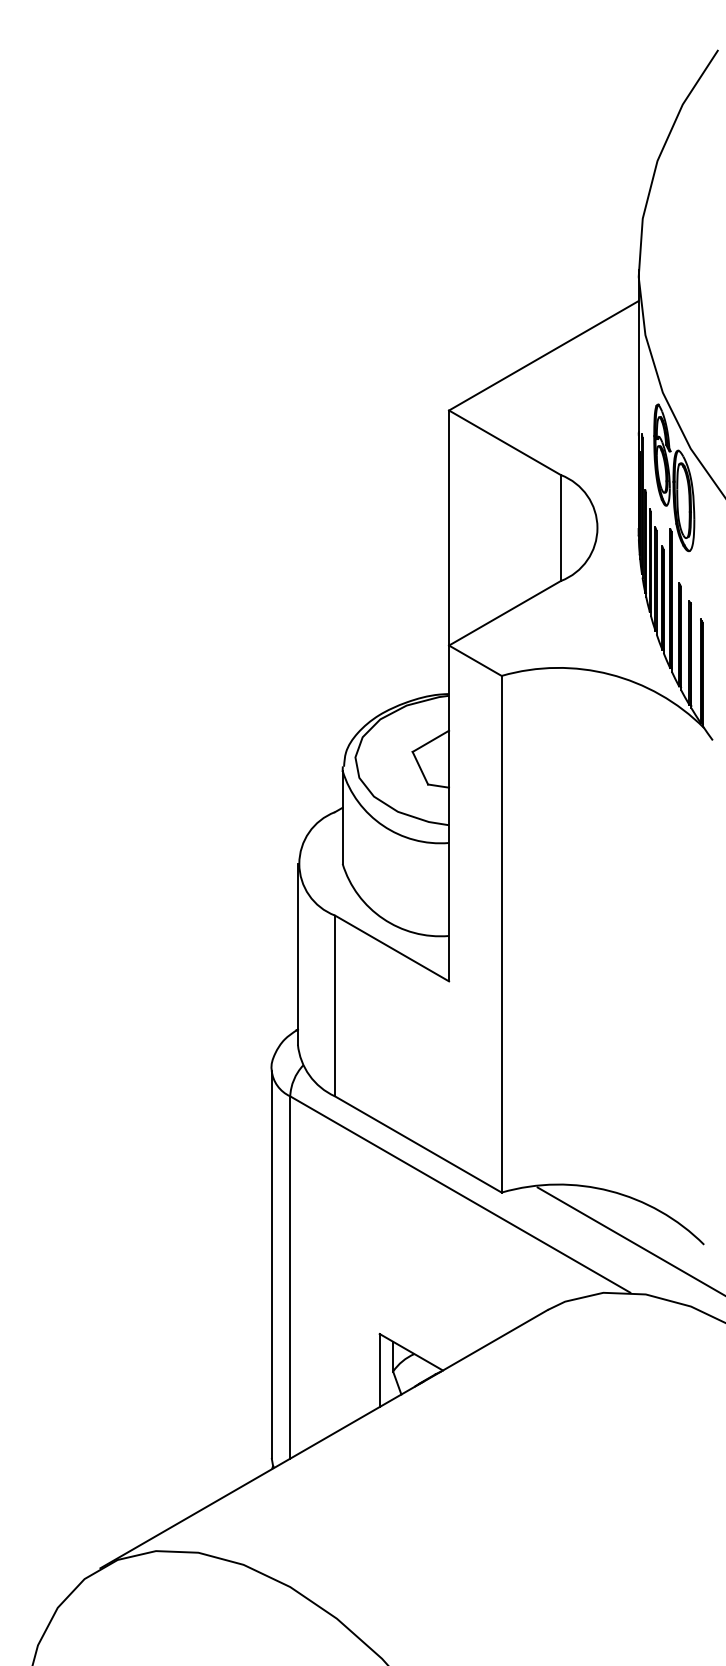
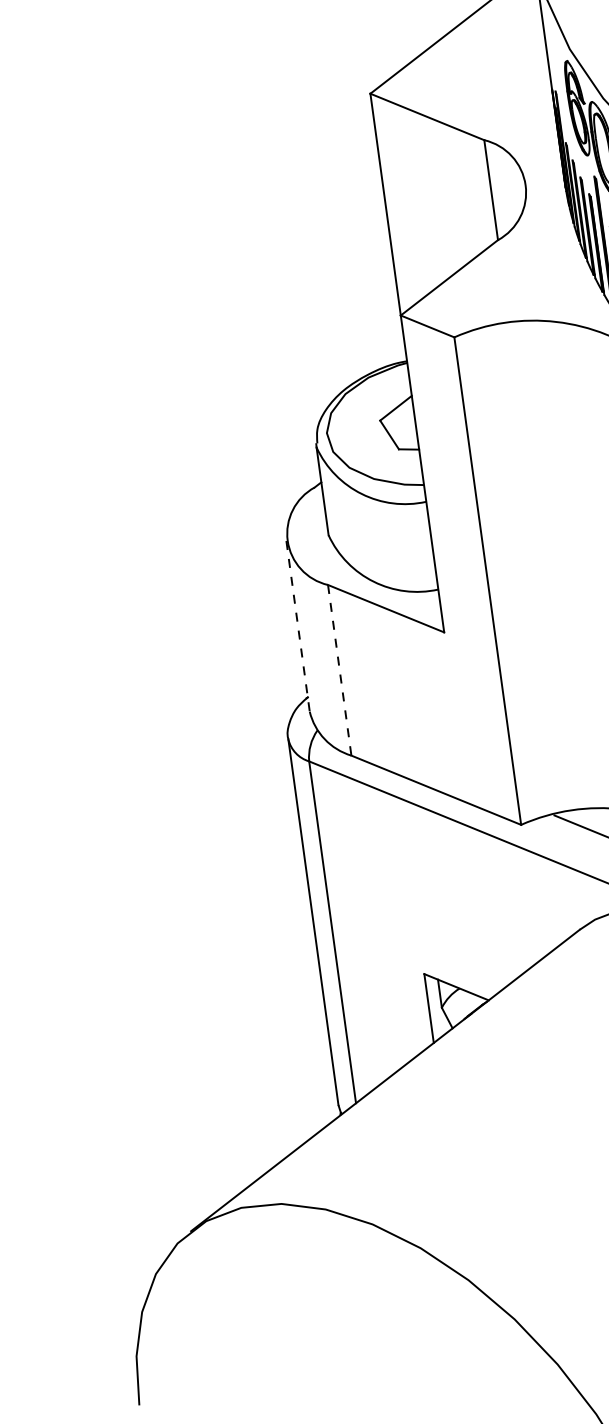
line: (297, 954) -> (297, 626), solid -> dashed
line: (334, 1006) -> (339, 670), solid -> dashed

